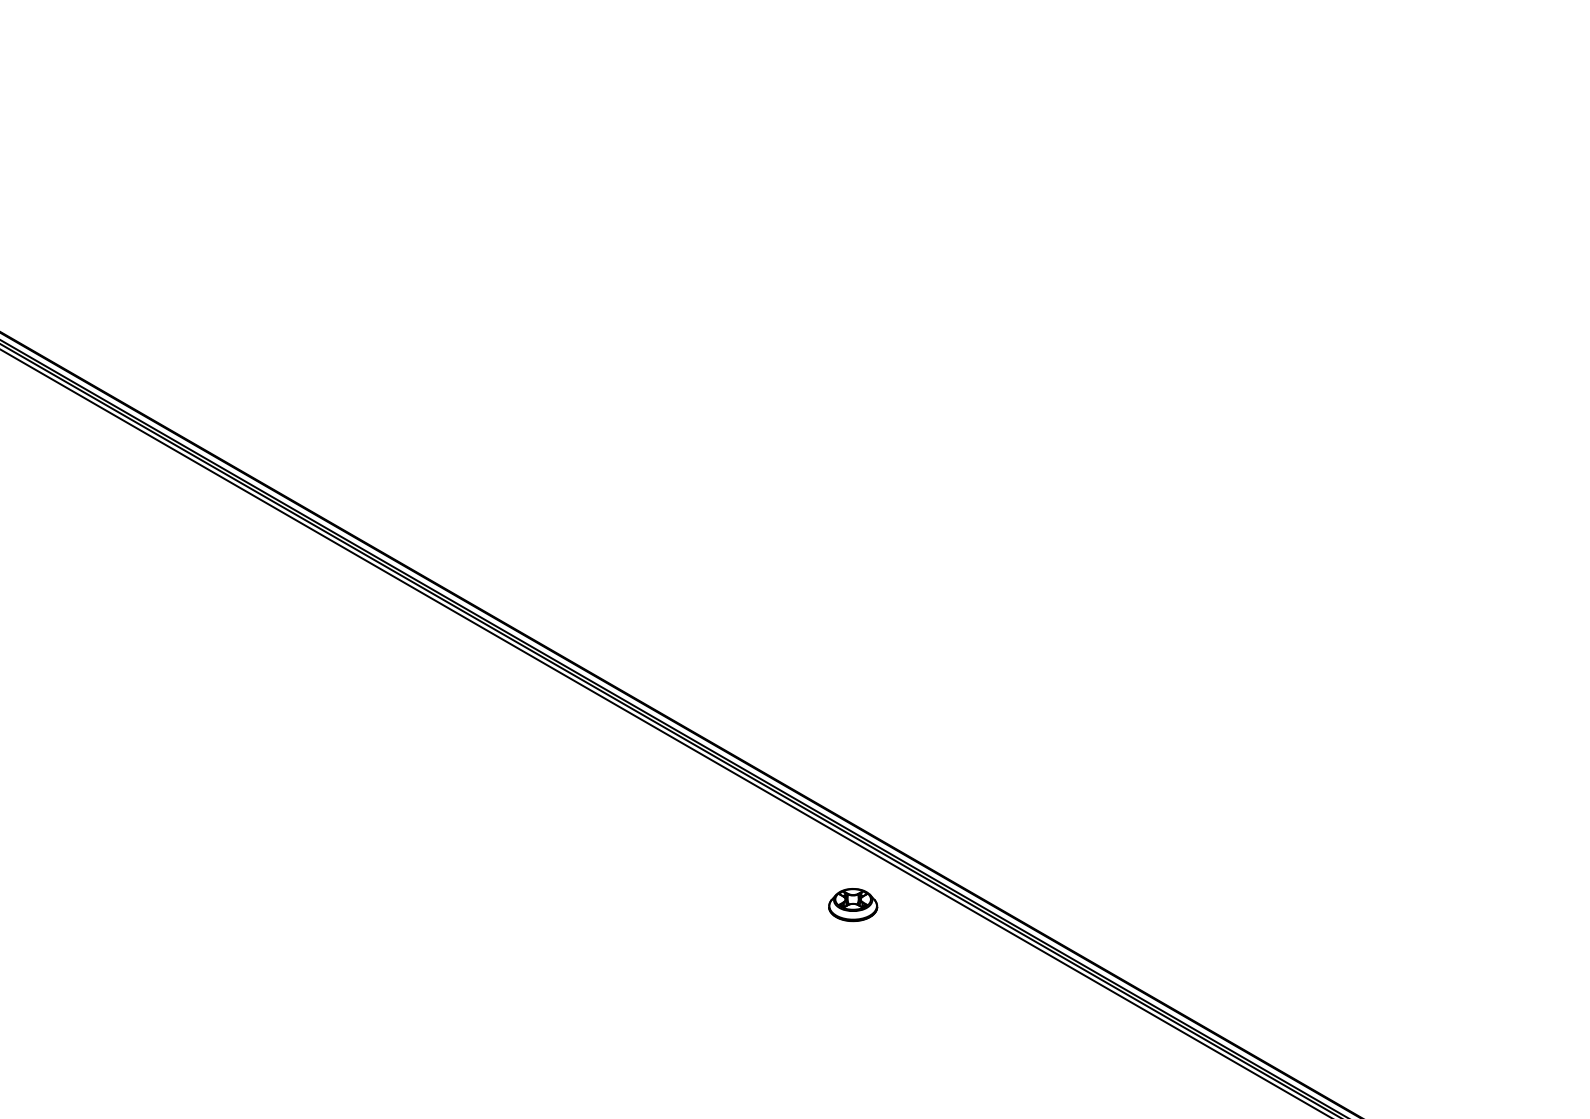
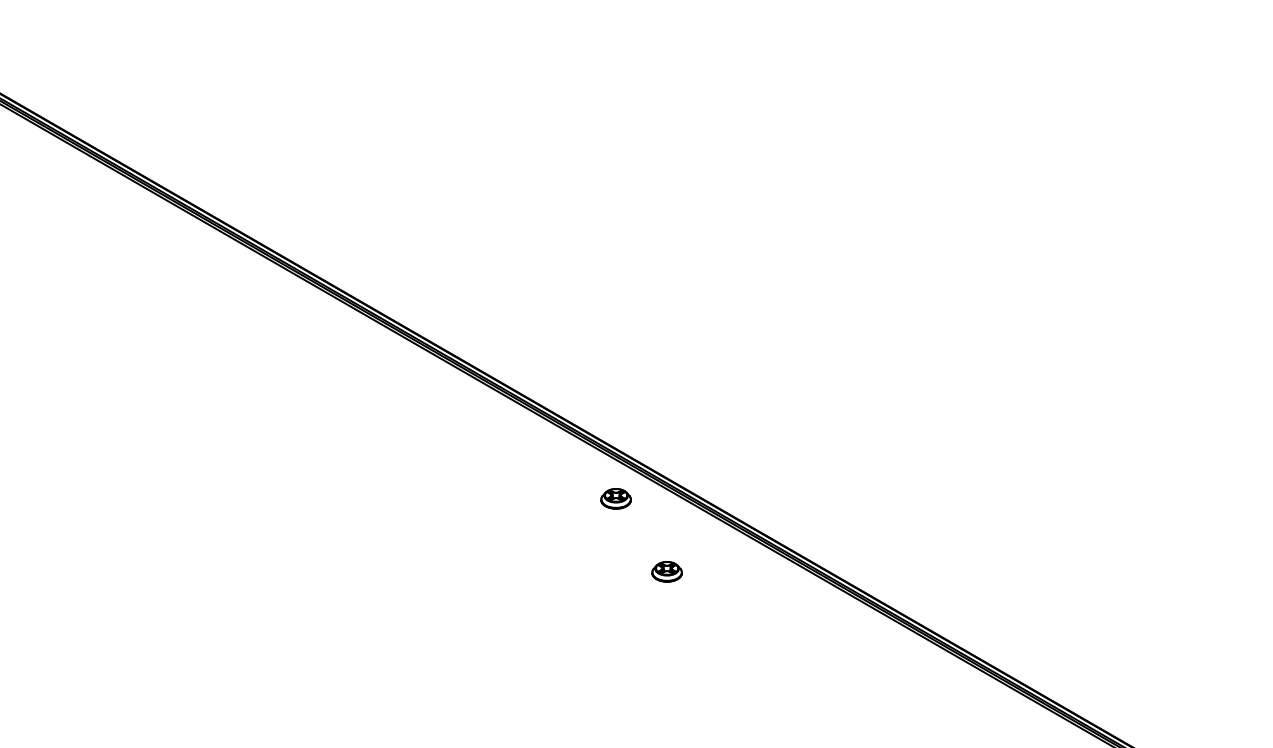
part: (934, 1022) -> (666, 571), added

